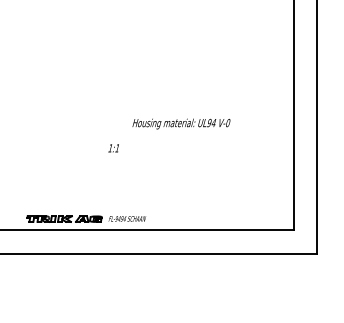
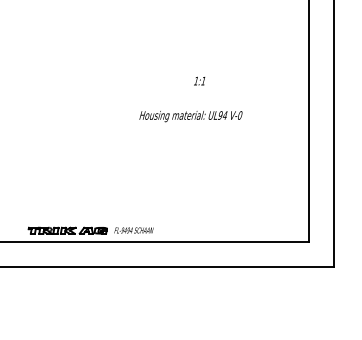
text: (181, 124) -> (190, 116), moved
text: (113, 147) -> (199, 80), moved

